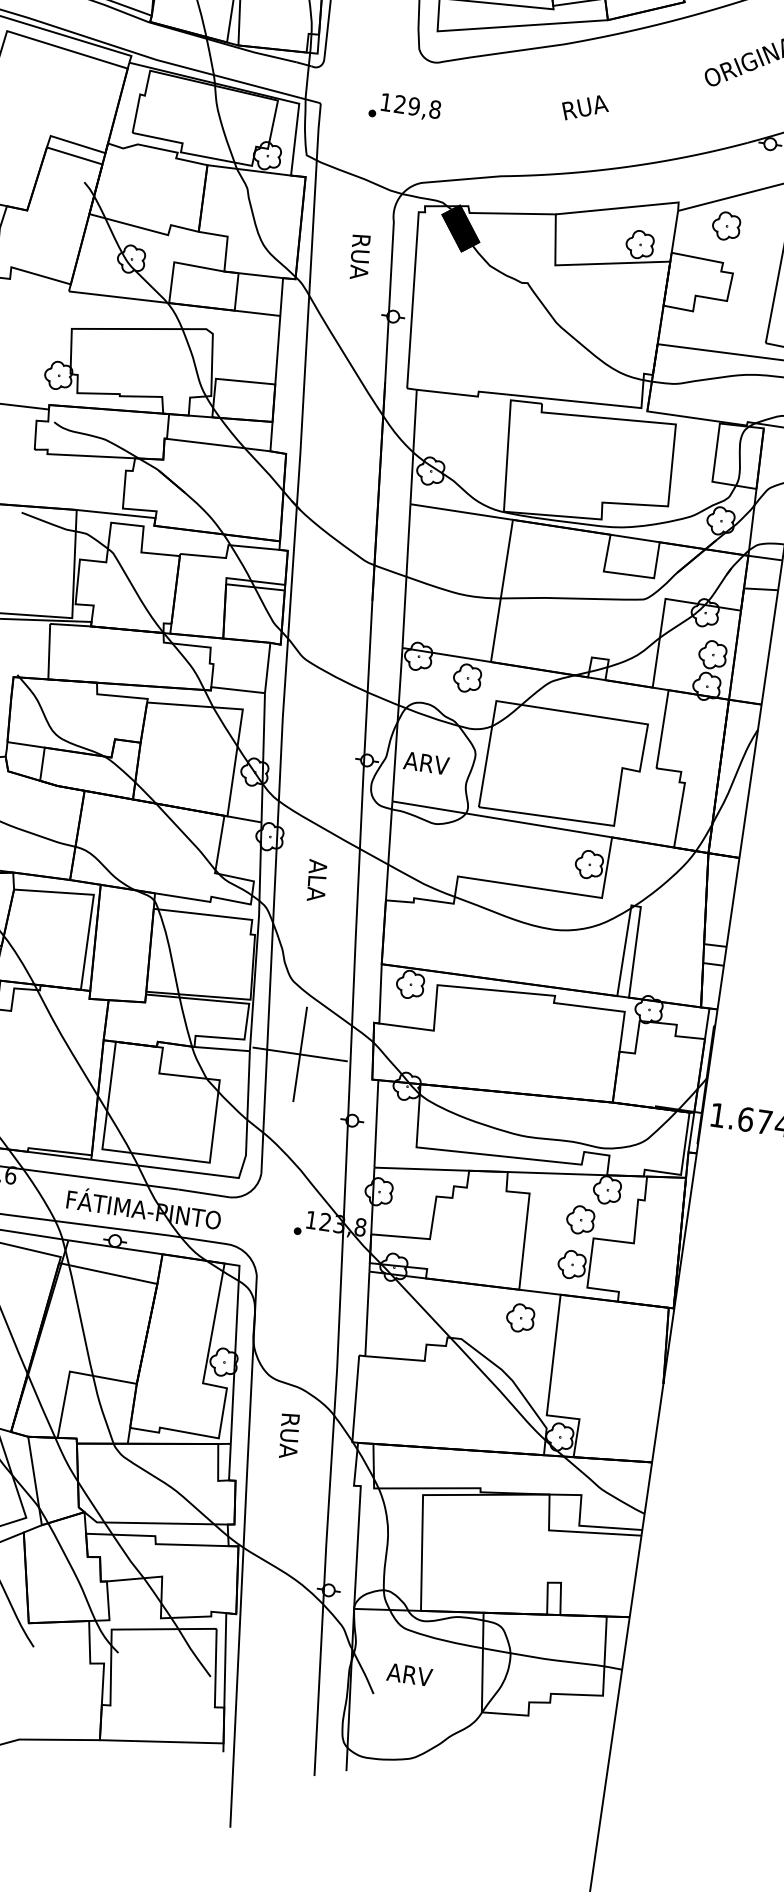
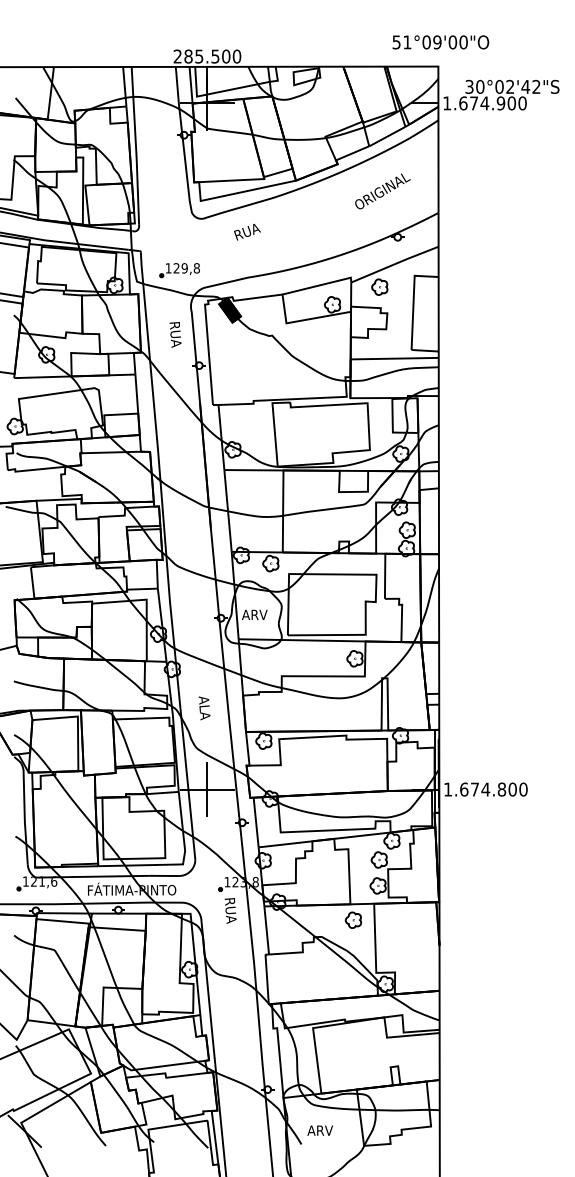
text: (585, 106) -> (247, 231), moved
part: (404, 108) -> (179, 270), moved
text: (316, 881) -> (204, 708), moved
text: (289, 1435) -> (230, 910), moved

